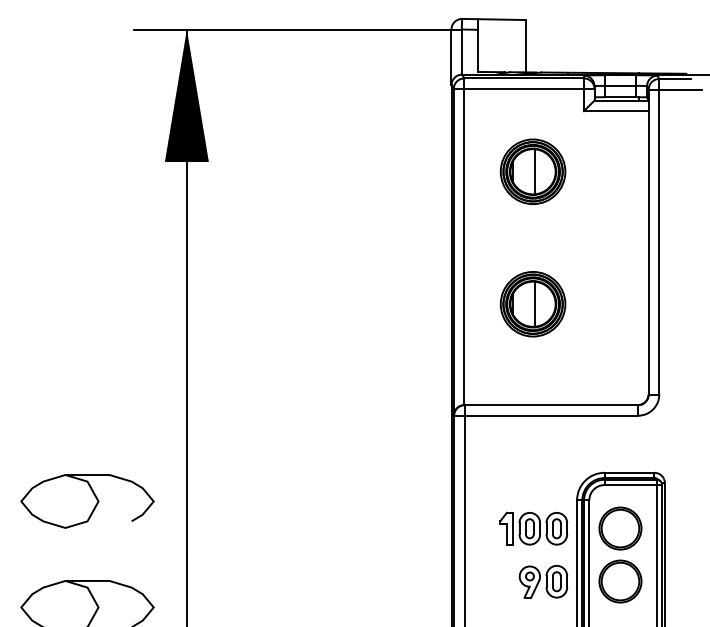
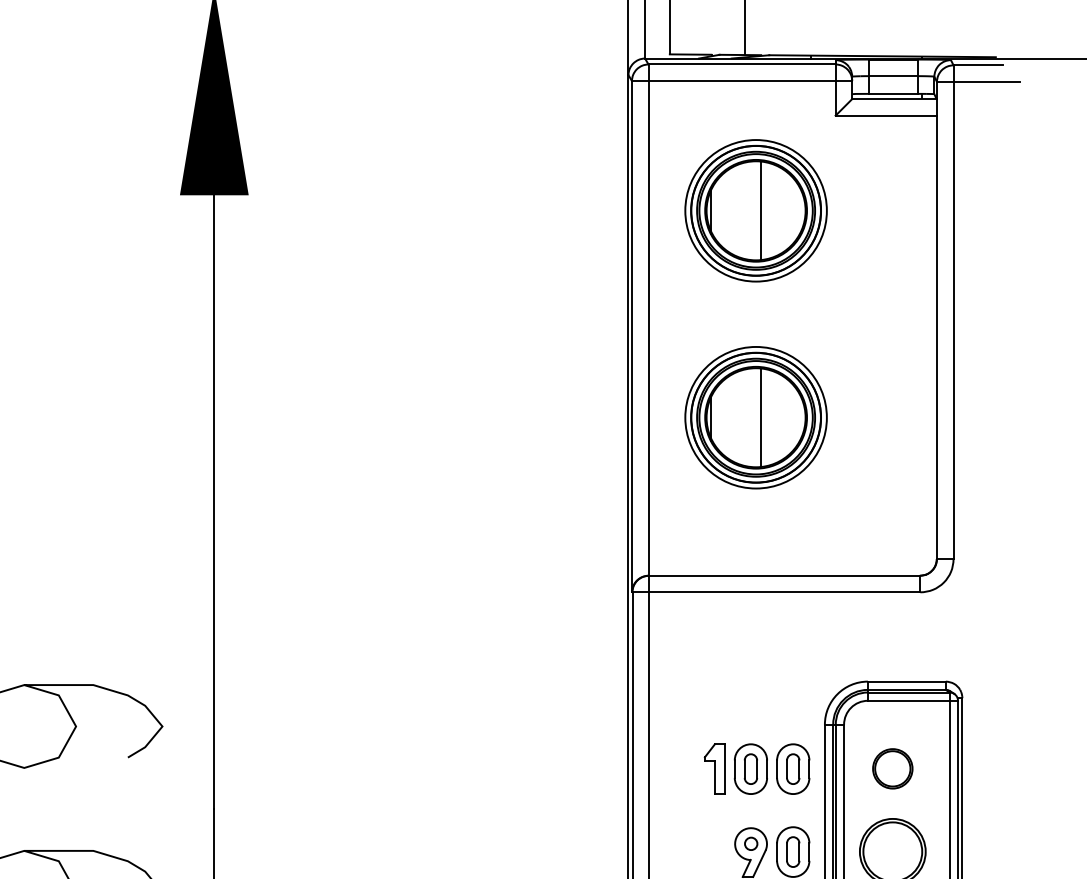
part: (532, 171) -> (755, 210), size x1.4
part: (532, 304) -> (755, 418), size x1.4
part: (620, 528) -> (892, 768), size x0.6

